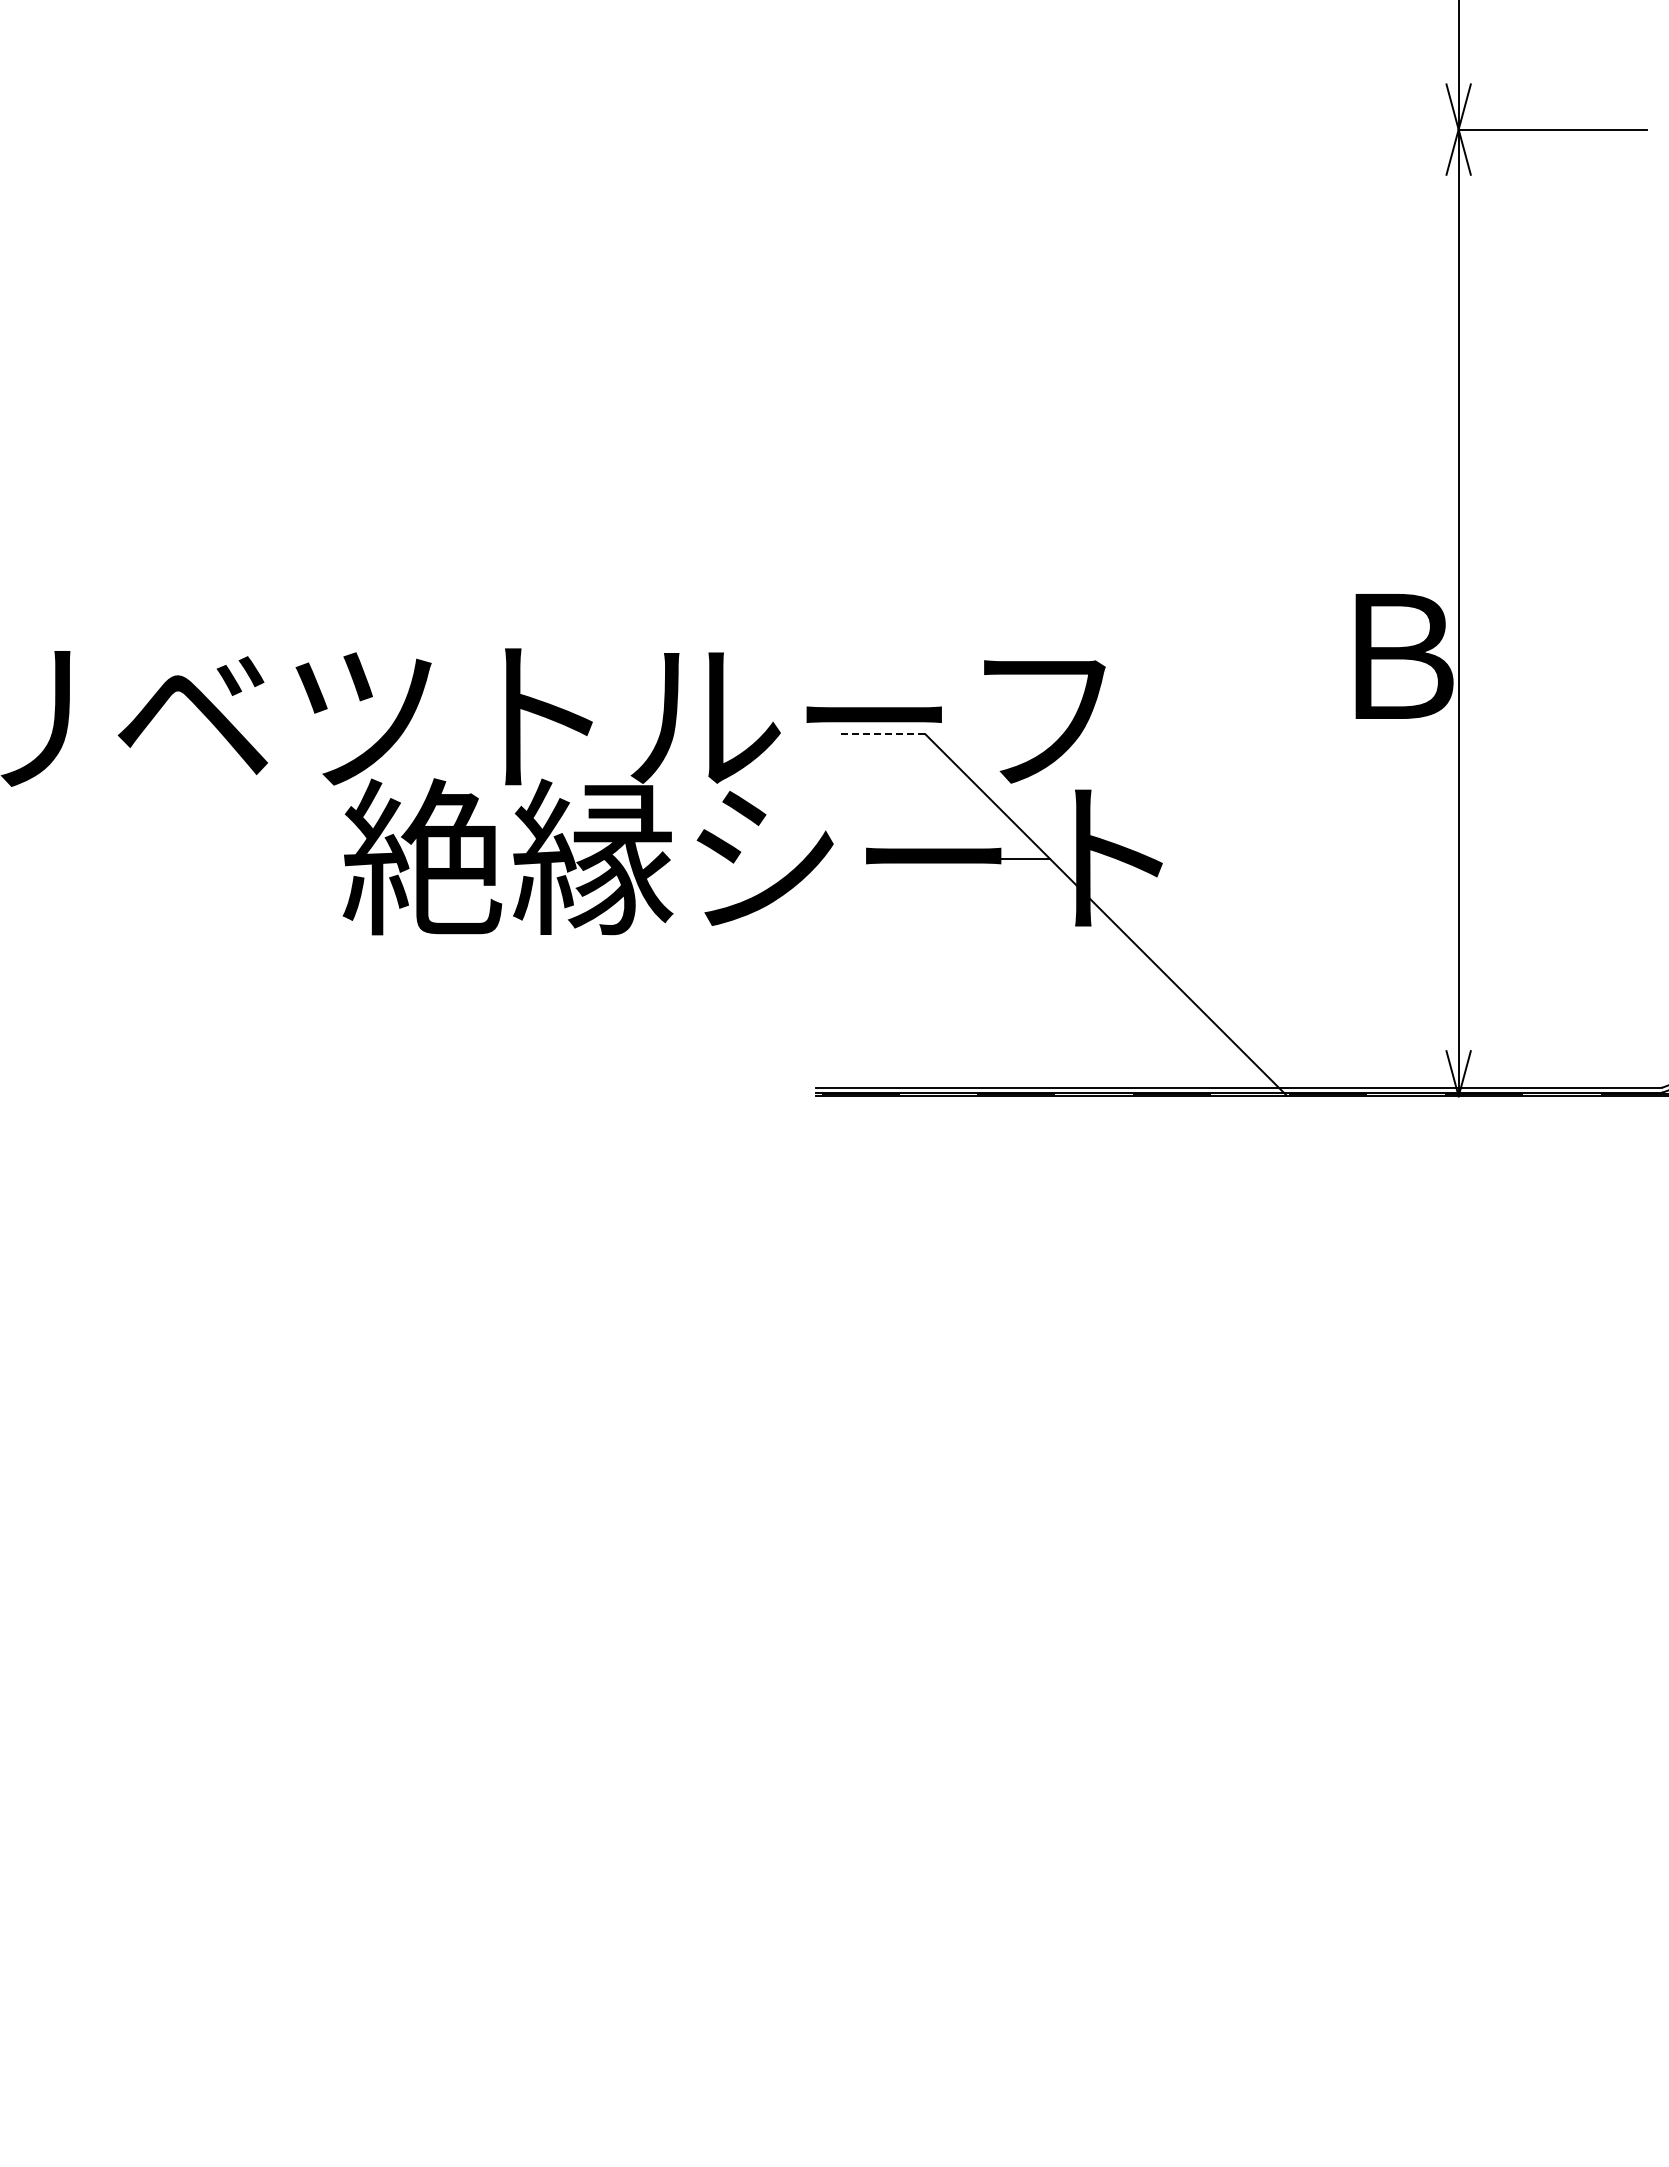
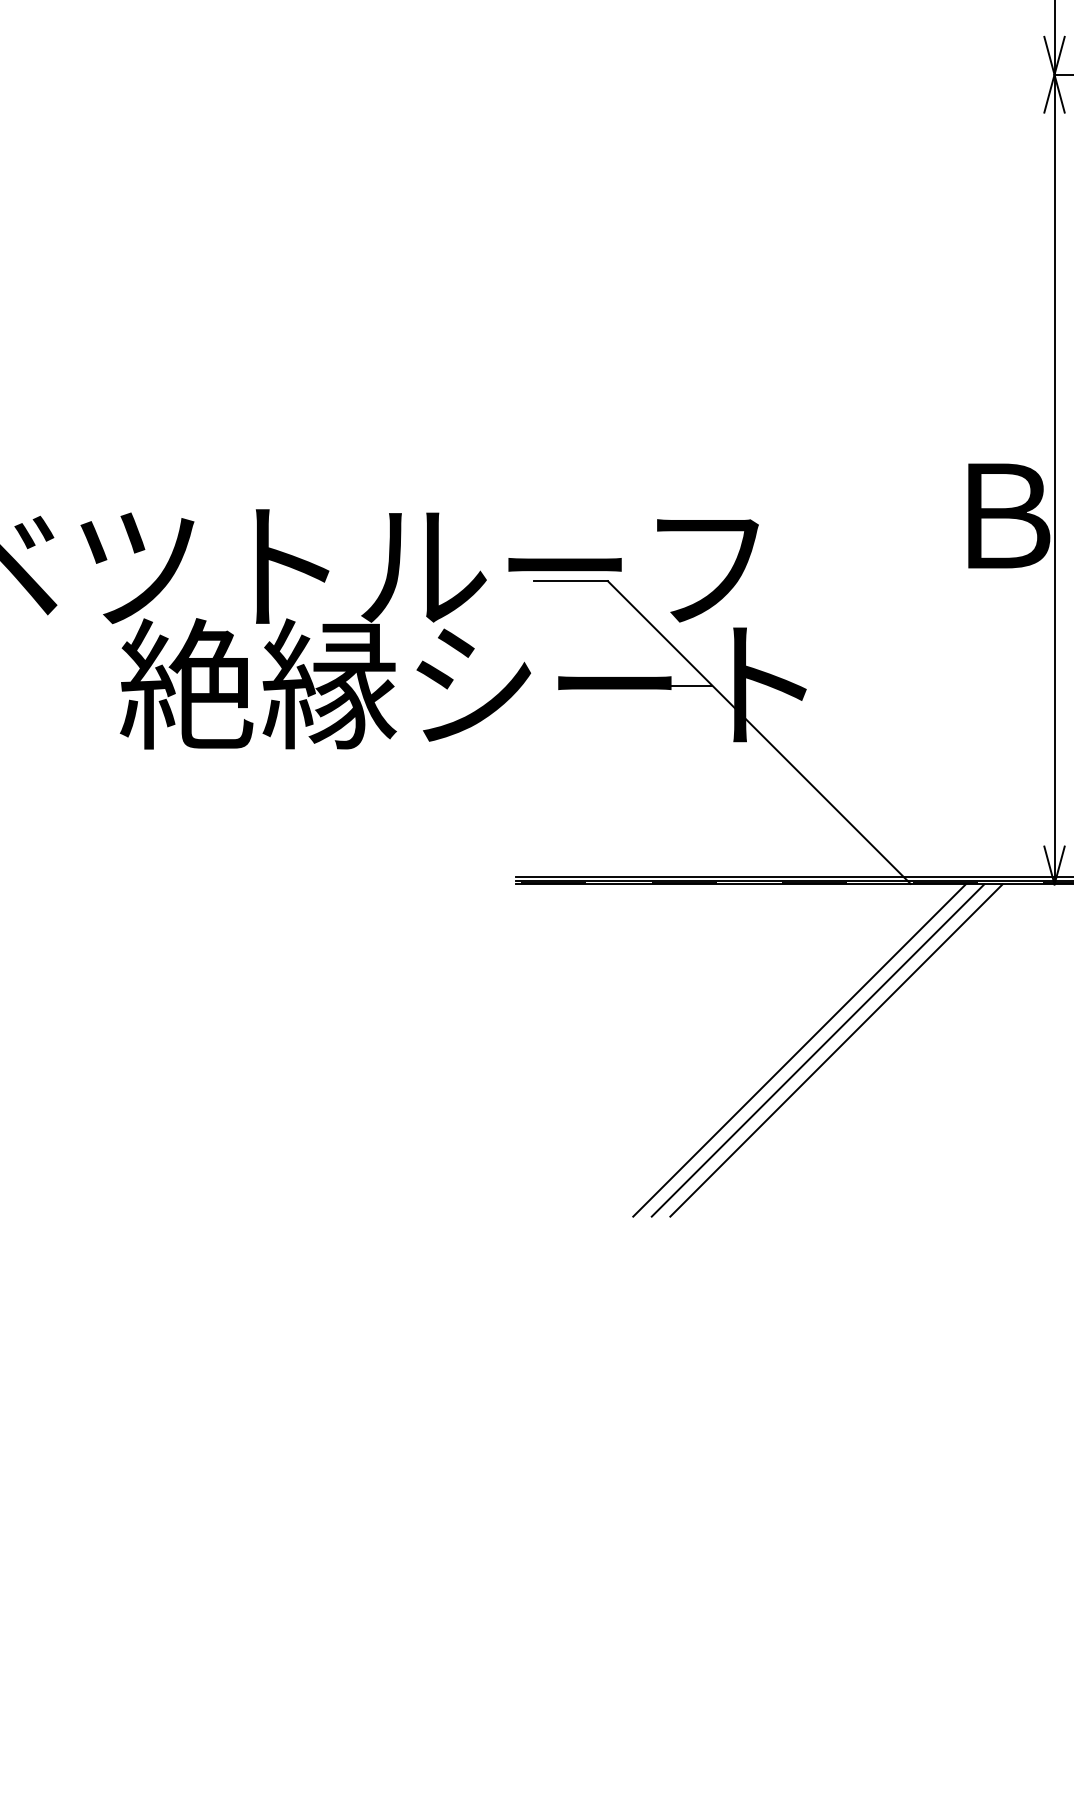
line: (880, 734) -> (570, 581), dashed -> solid
line: (1153, 1294) -> (798, 1050), added
line: (1175, 1294) -> (817, 1050), added
line: (1197, 1294) -> (835, 1050), added

